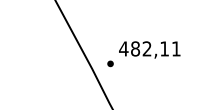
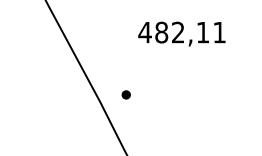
text: (149, 49) -> (181, 33), moved

